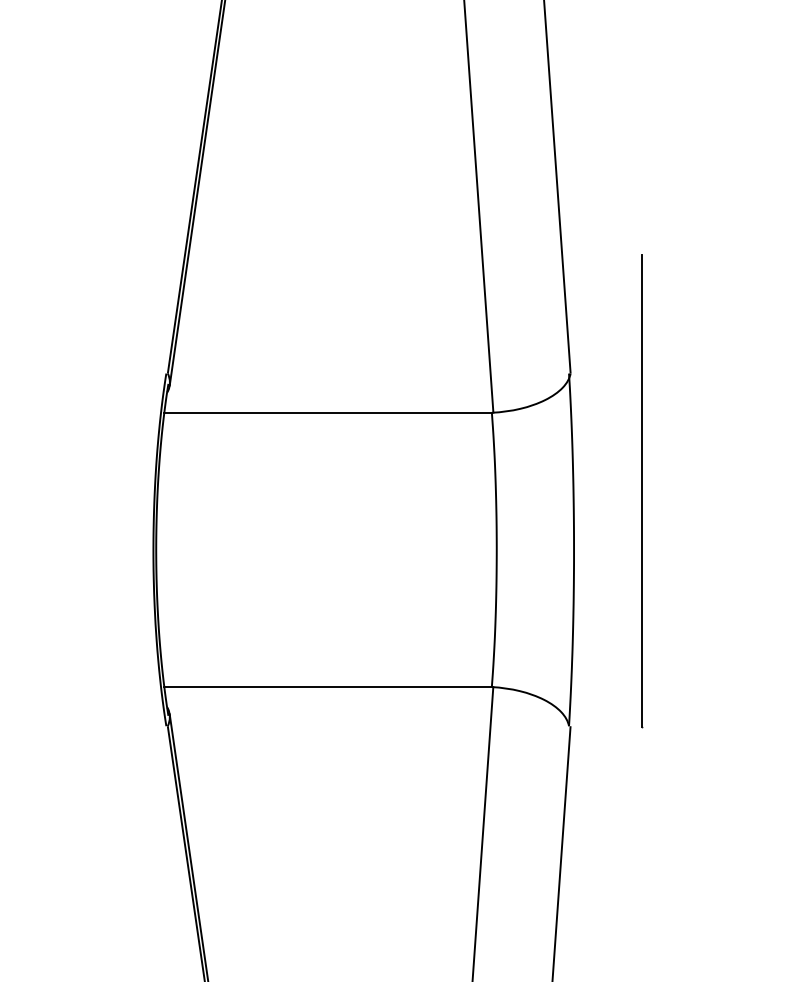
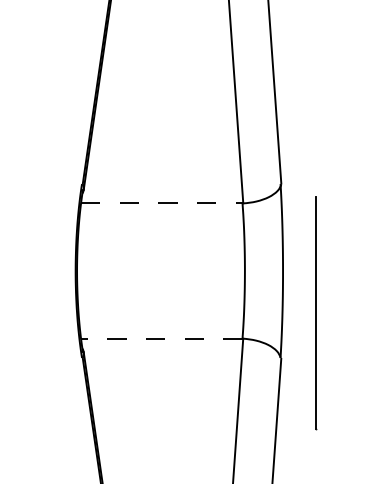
line: (327, 412) -> (161, 203), solid -> dashed
line: (641, 492) -> (316, 313), moved
line: (327, 686) -> (161, 338), solid -> dashed

